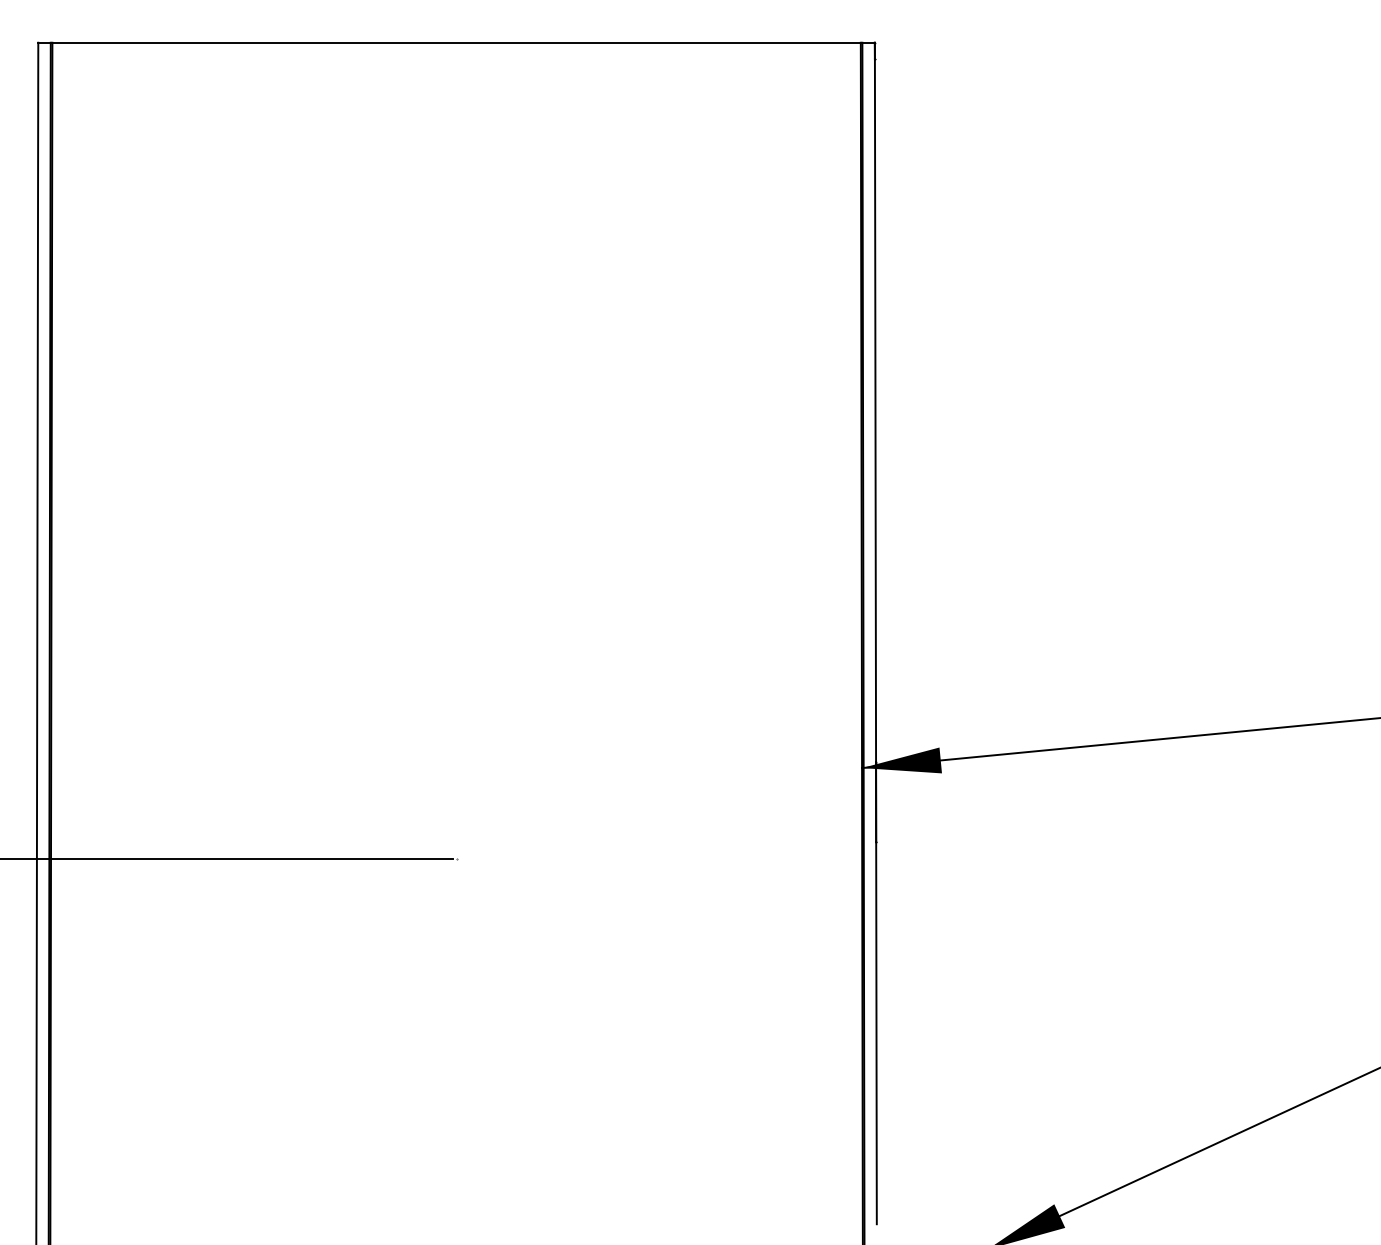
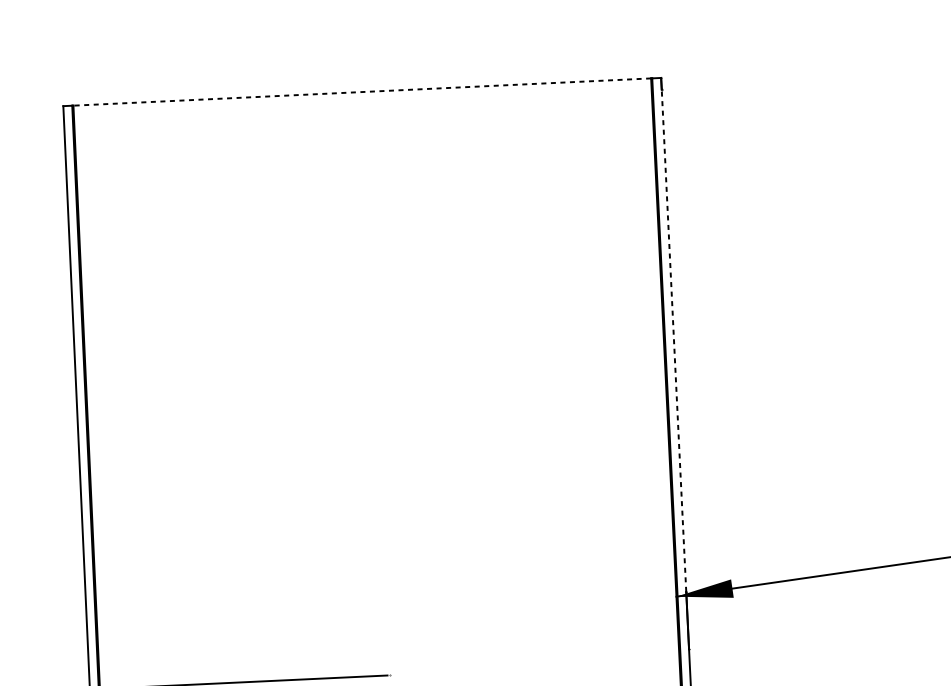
line: (456, 42) -> (362, 91), solid -> dashed
line: (875, 410) -> (674, 340), solid -> dashed

